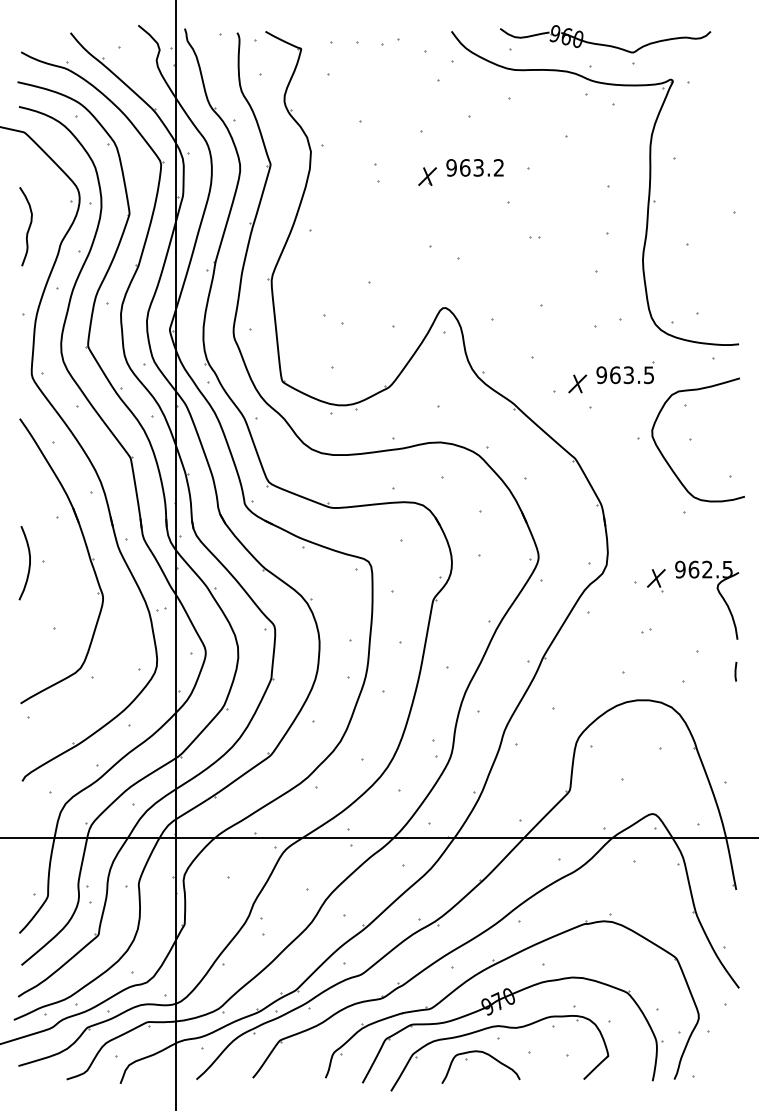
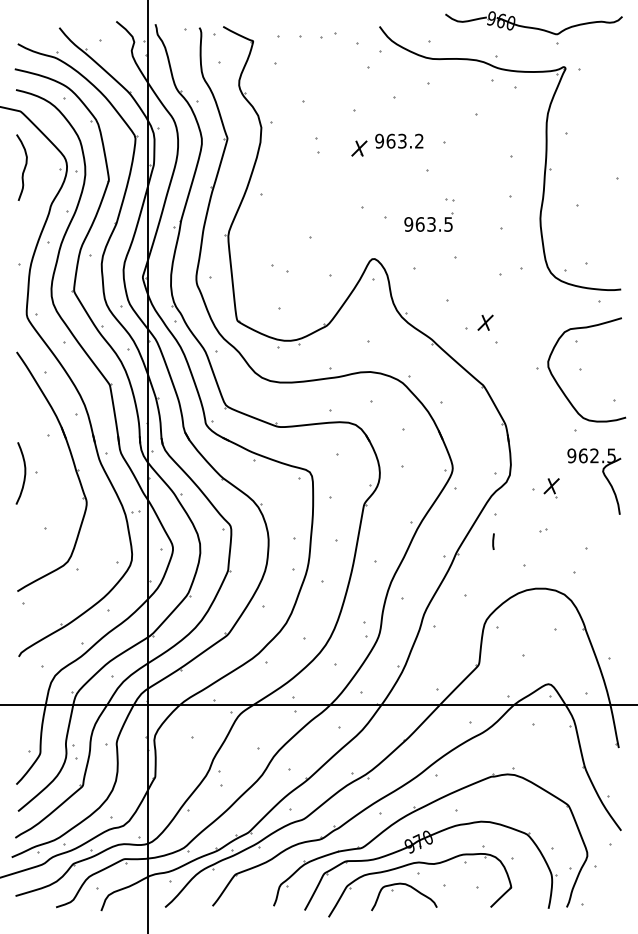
part: (604, 44) -> (533, 27), moved
curve: (27, 227) -> (23, 168), moved
part: (625, 371) -> (428, 221), moved
part: (718, 592) -> (603, 475), moved
line: (735, 671) -> (493, 541), moved

